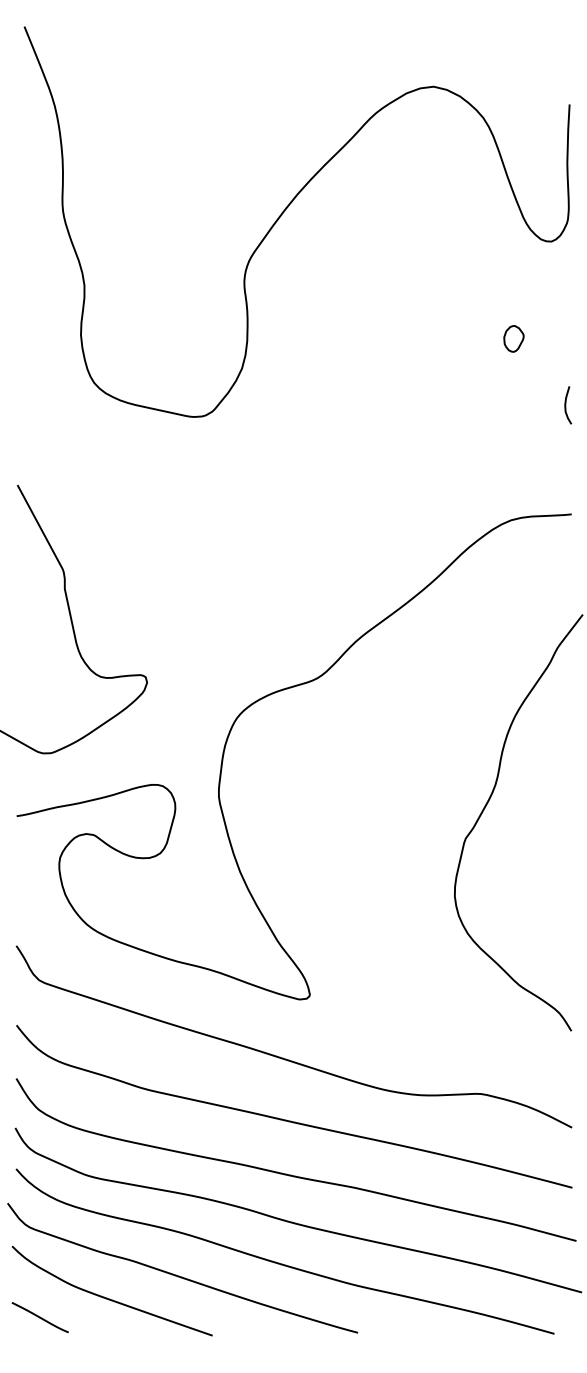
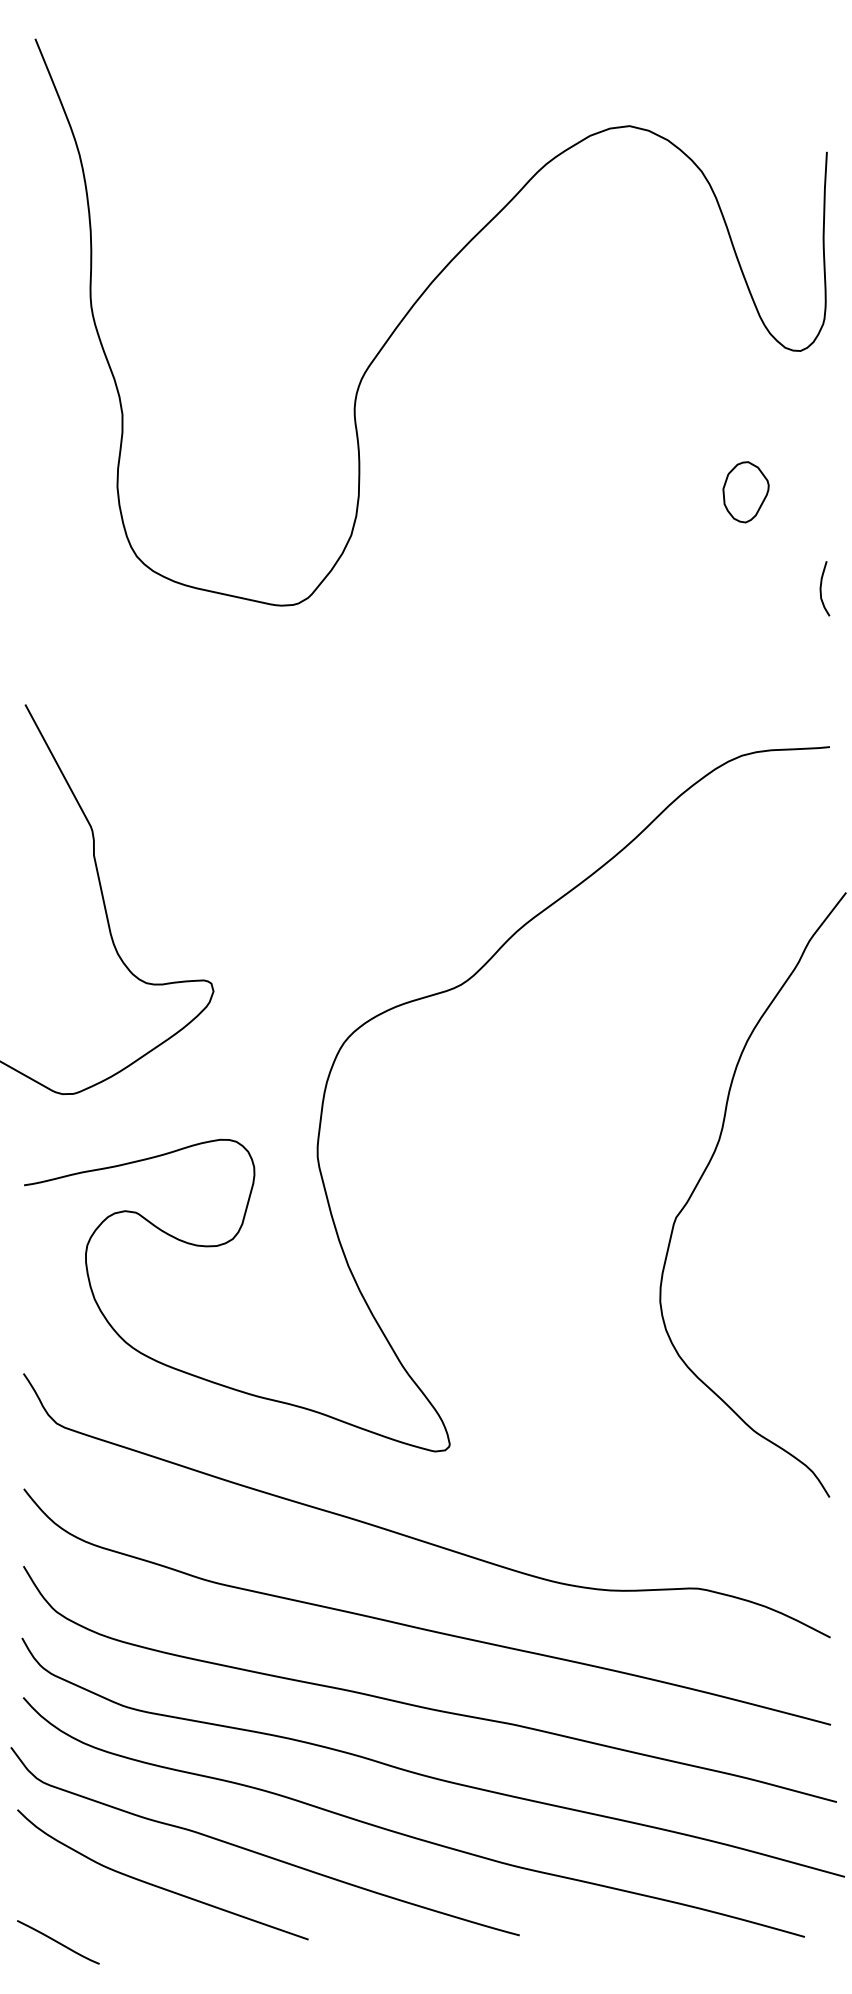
part: (513, 338) -> (745, 491), size x1.6
line: (39, 1317) -> (57, 1942), moved

